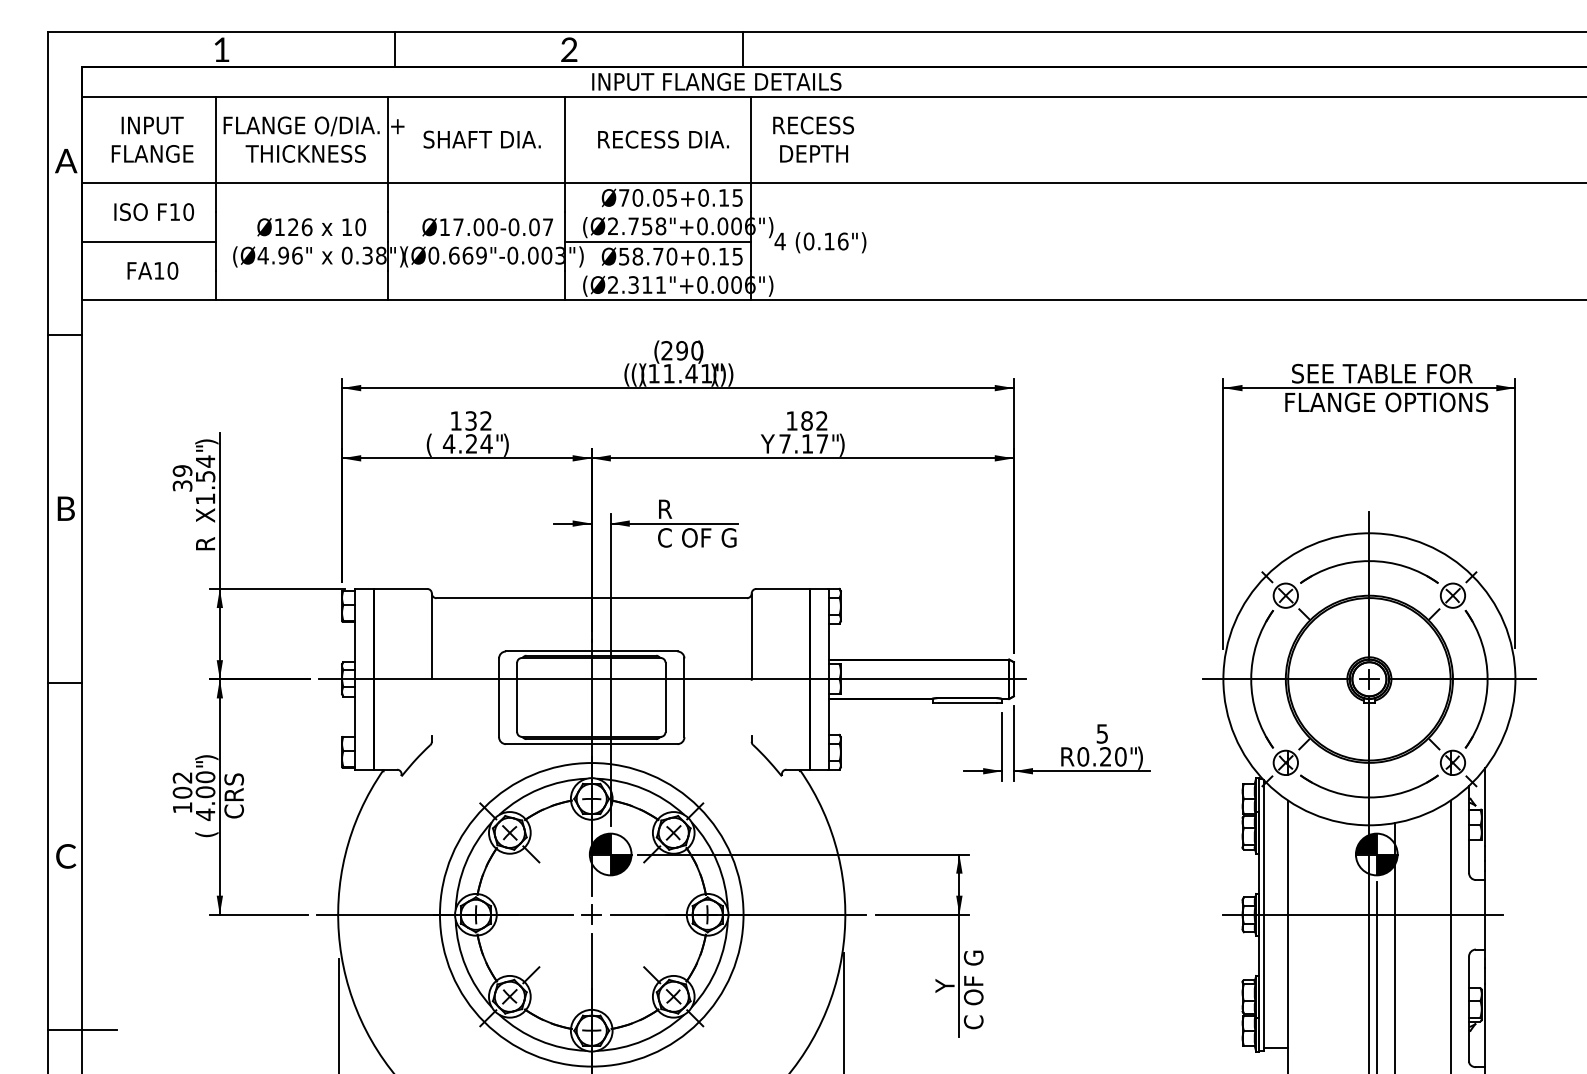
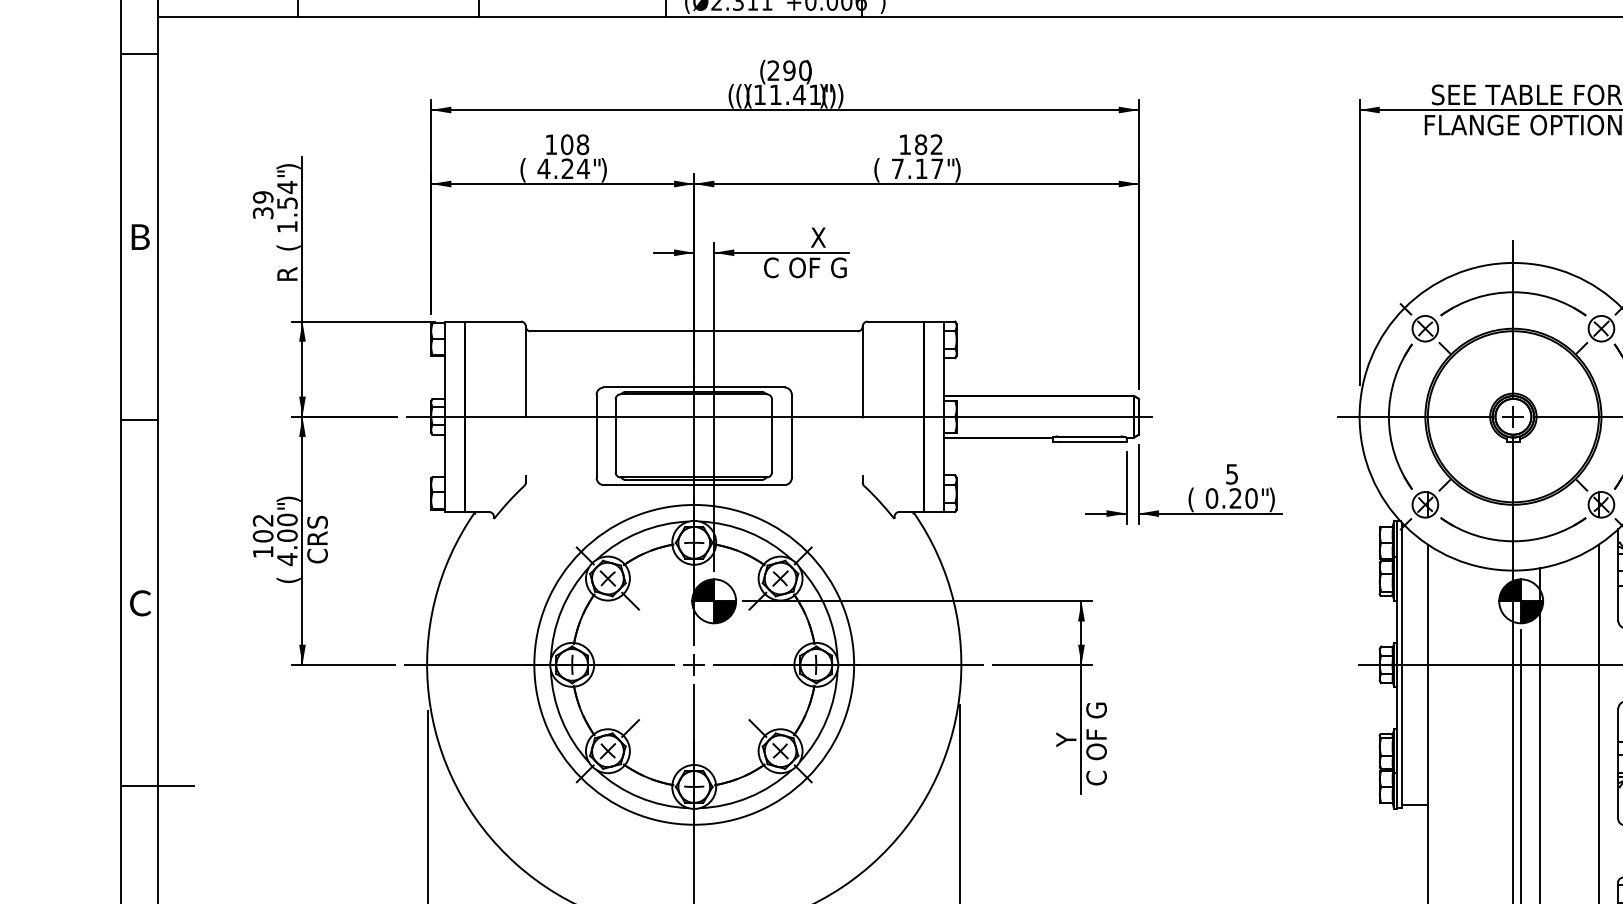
text: (478, 420) -> (574, 144), 132 -> 108
text: (767, 444) -> (879, 169), Y -> (
text: (687, 508) -> (795, 236), R -> X
text: (206, 515) -> (288, 244), X -> (
text: (1067, 757) -> (1195, 499), R -> (

